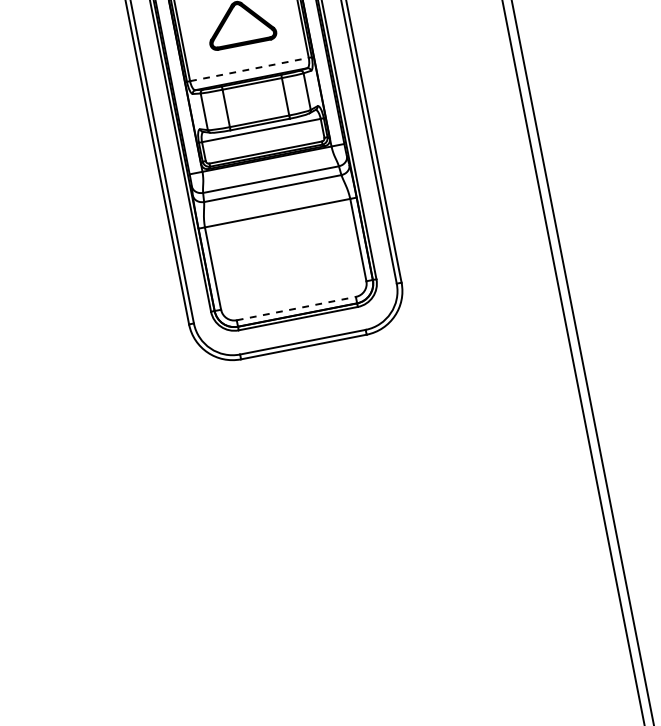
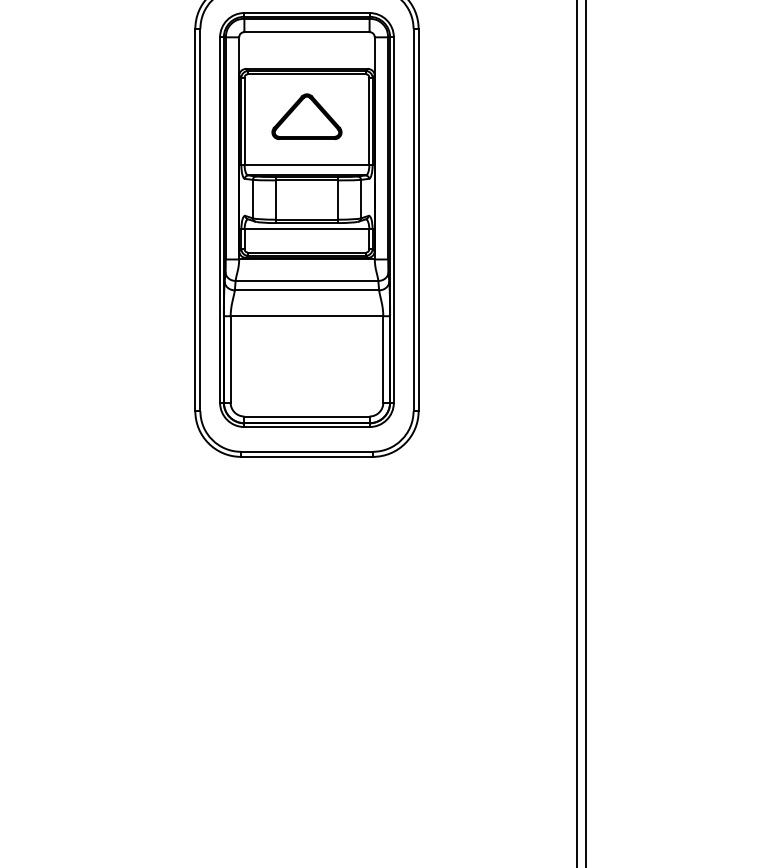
line: (249, 69) -> (307, 165), dashed -> solid
line: (295, 308) -> (306, 416), dashed -> solid

